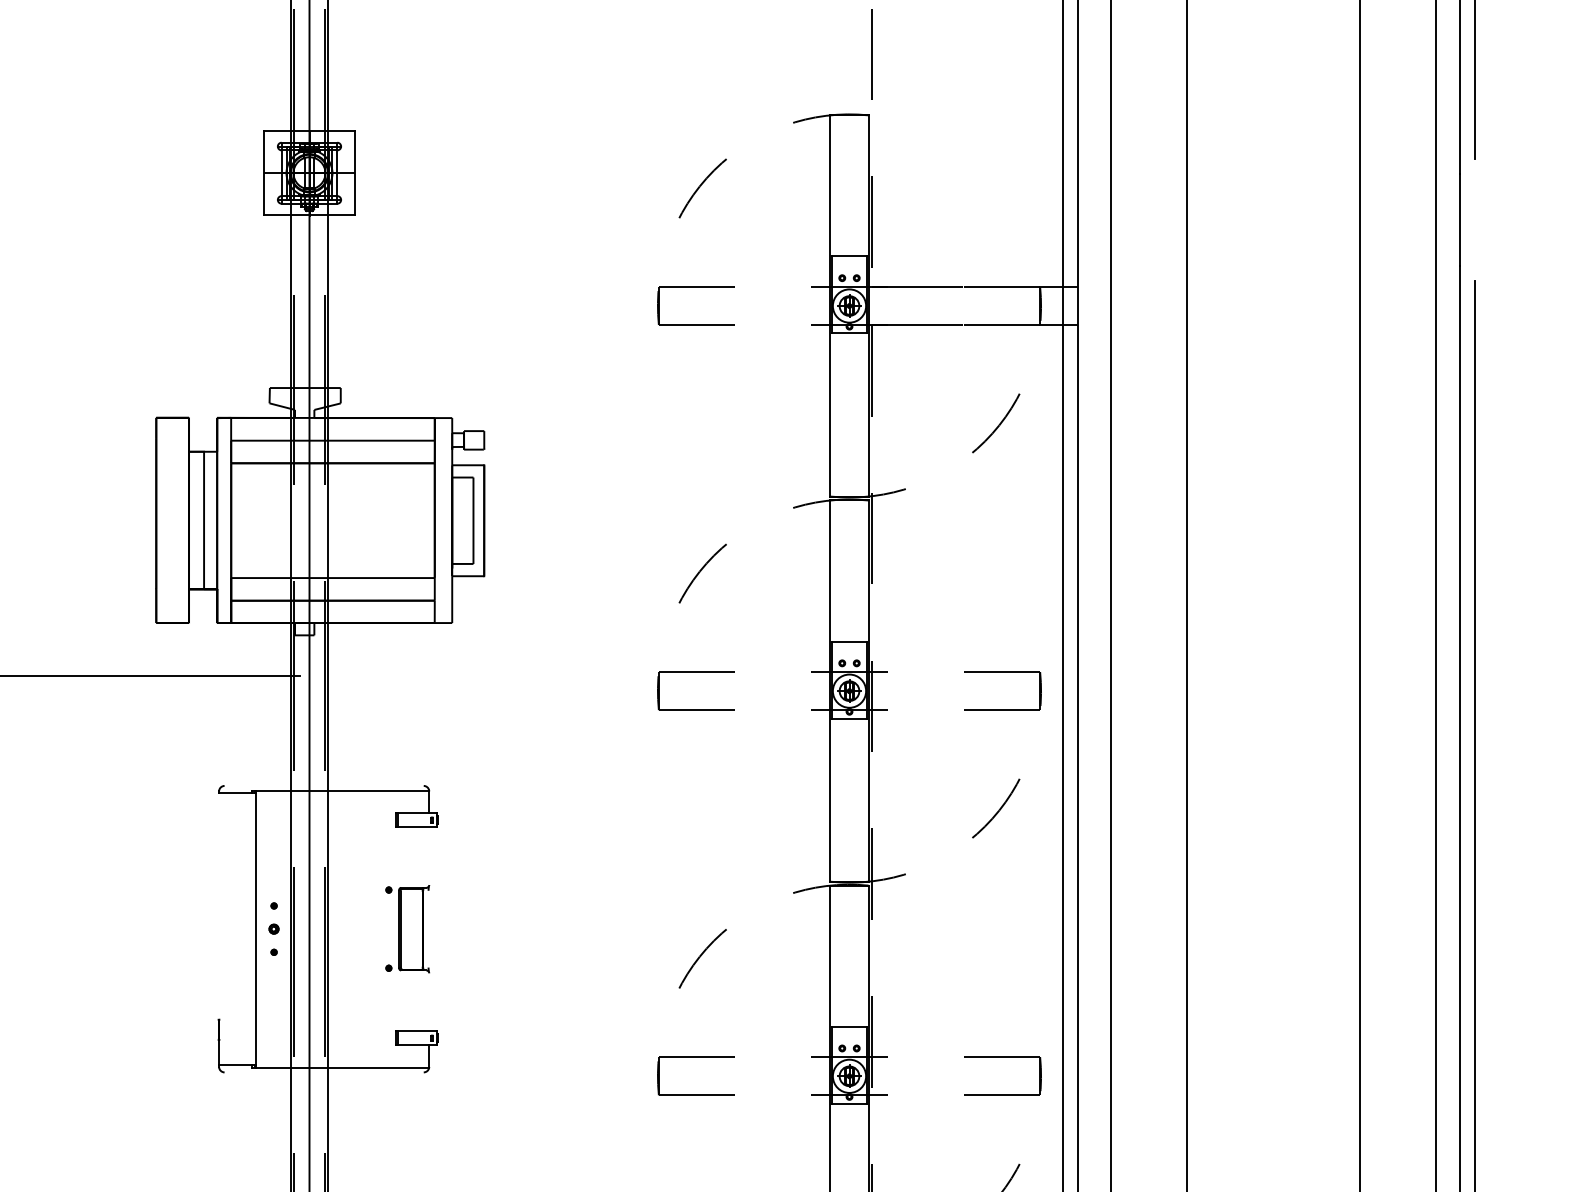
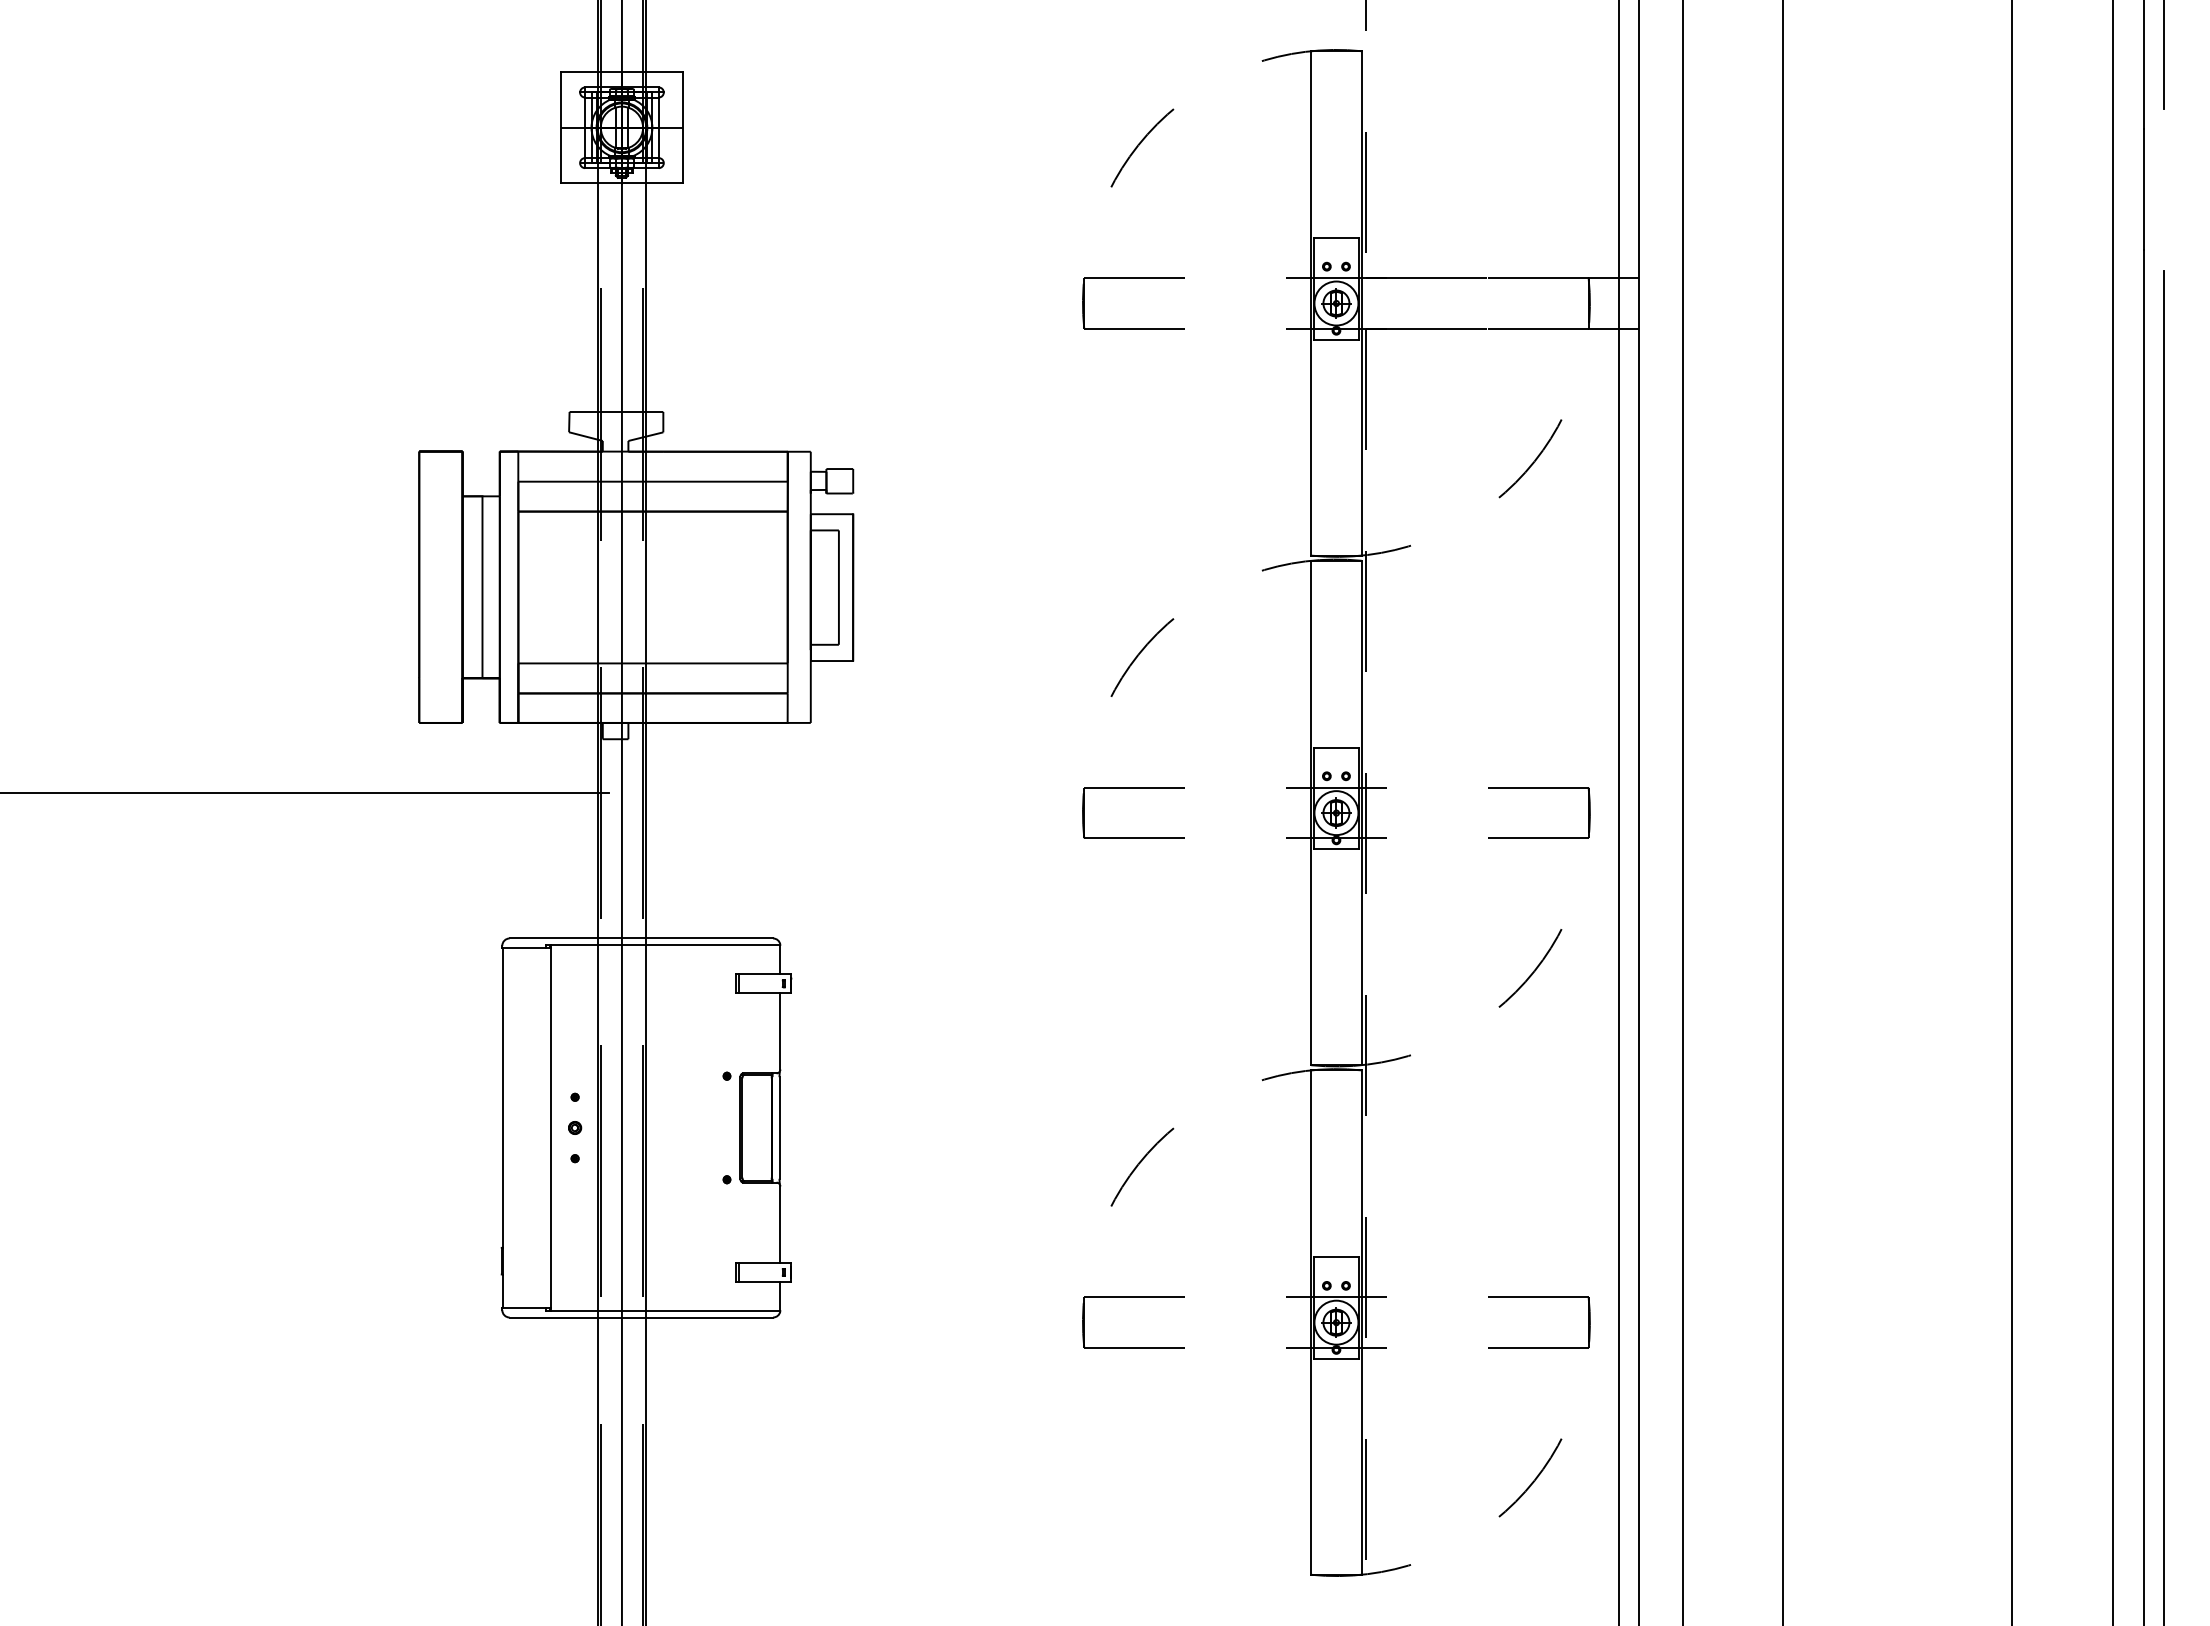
line: (324, 785) -> (641, 938), added
line: (429, 856) -> (780, 1031), added
line: (219, 906) -> (502, 1097), added
line: (428, 928) -> (779, 1127), added
line: (429, 1002) -> (780, 1224), added
line: (324, 1072) -> (641, 1317), added

